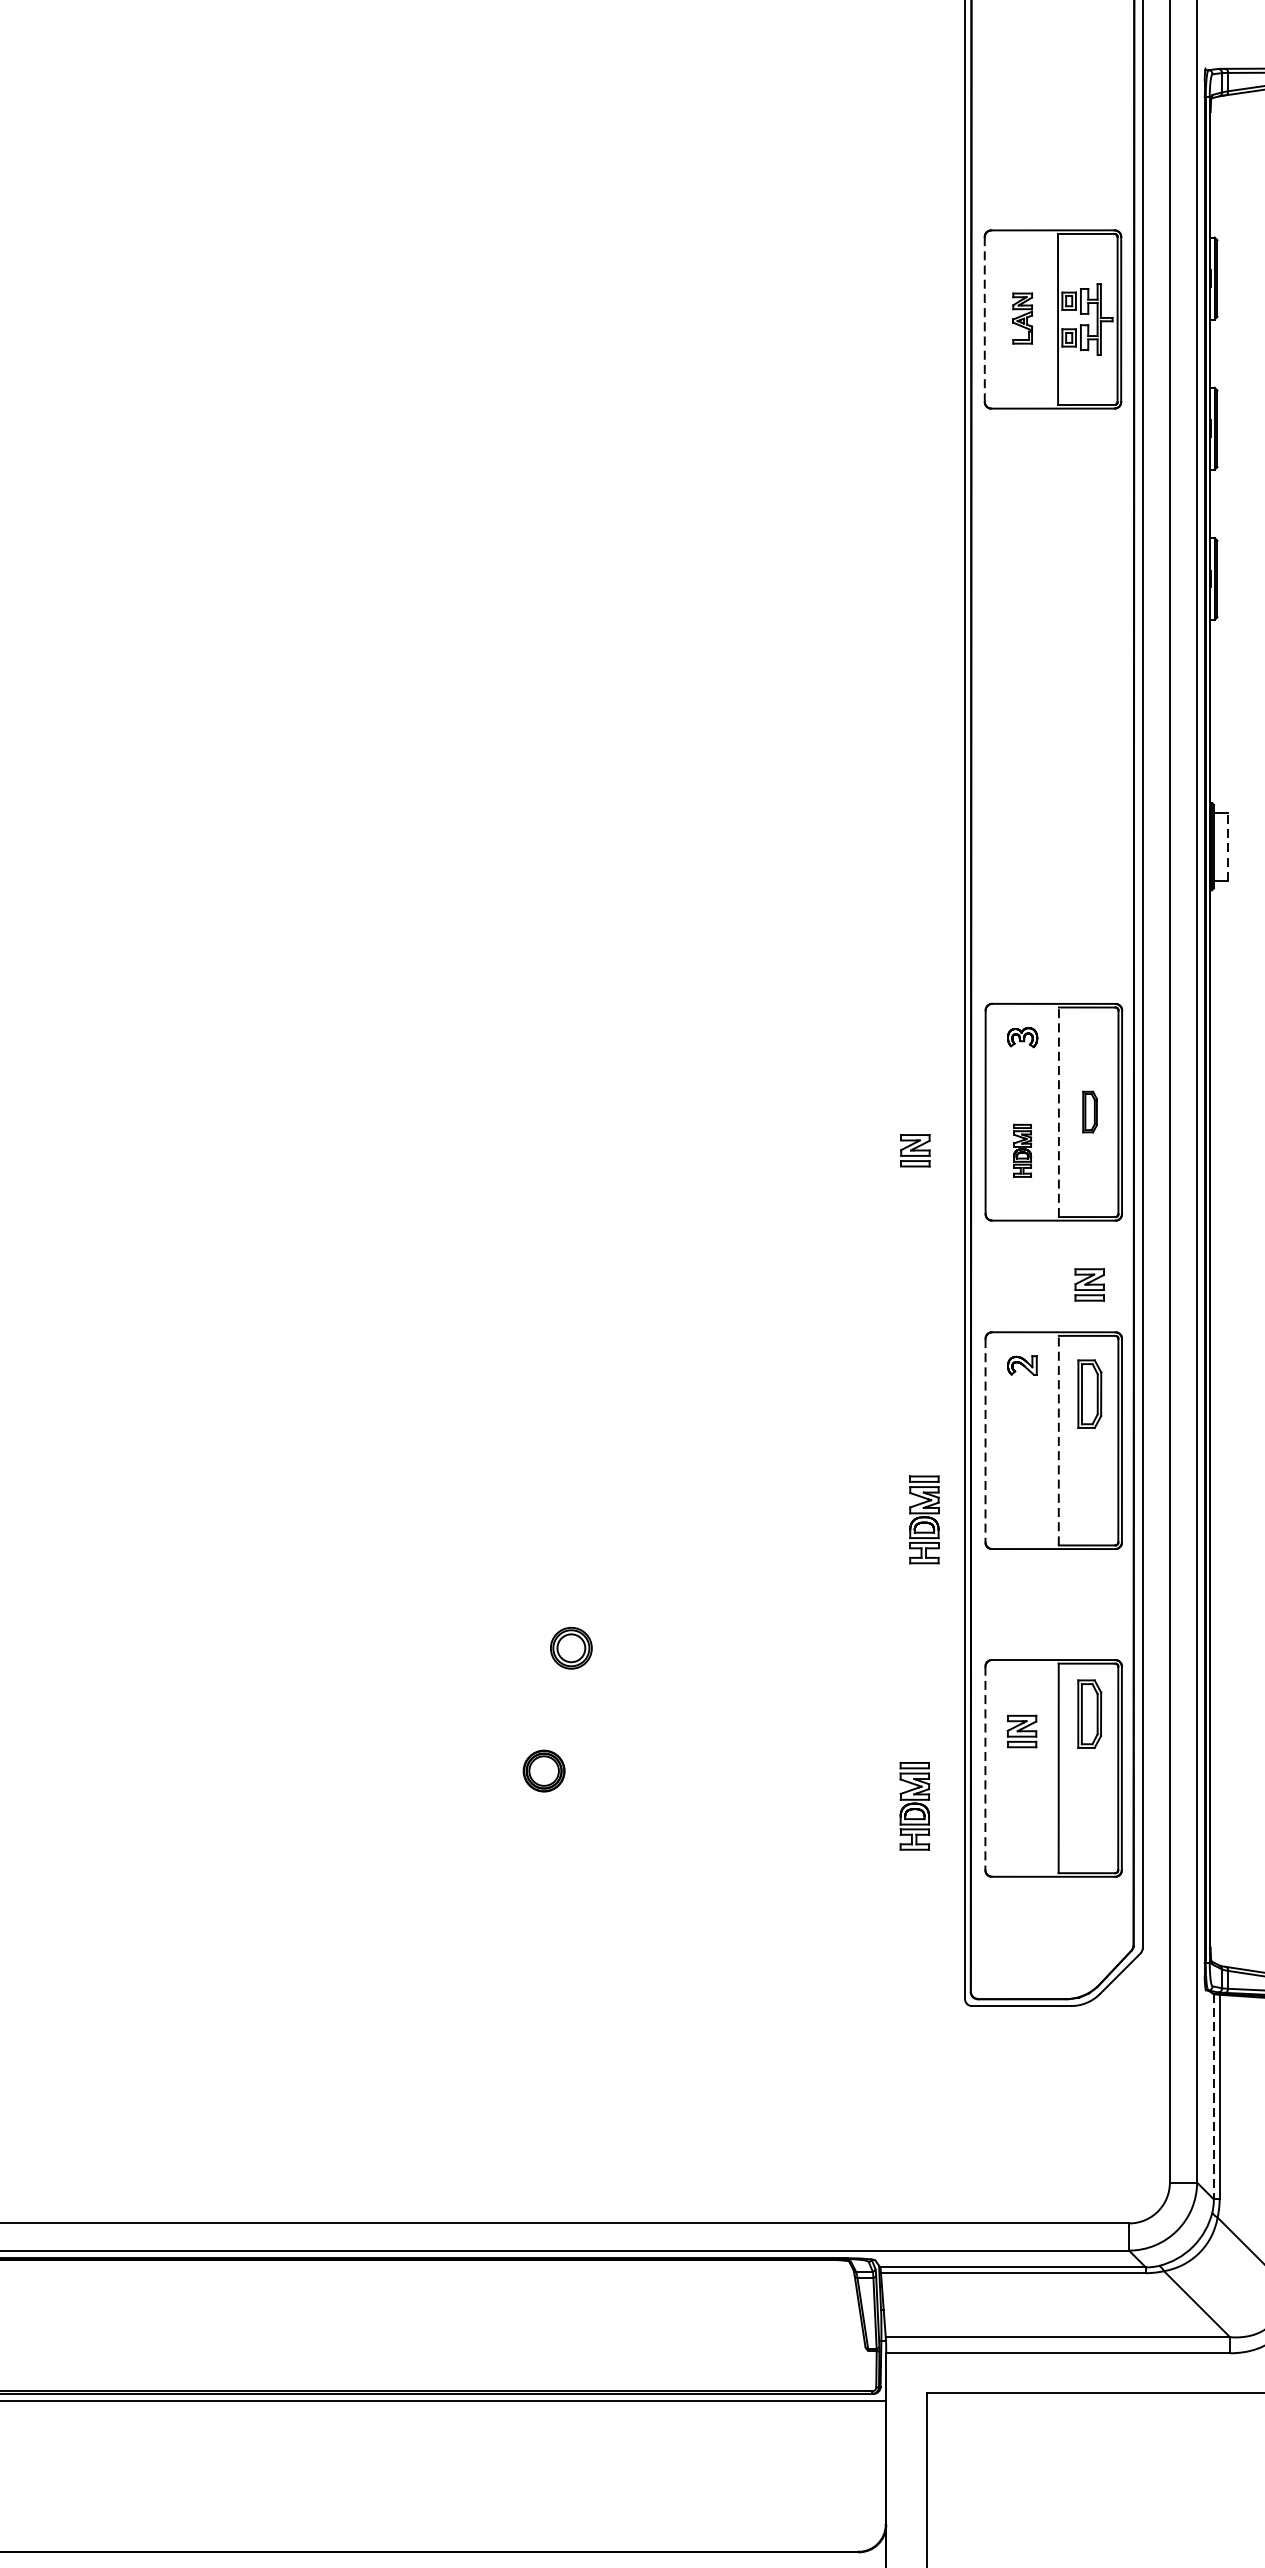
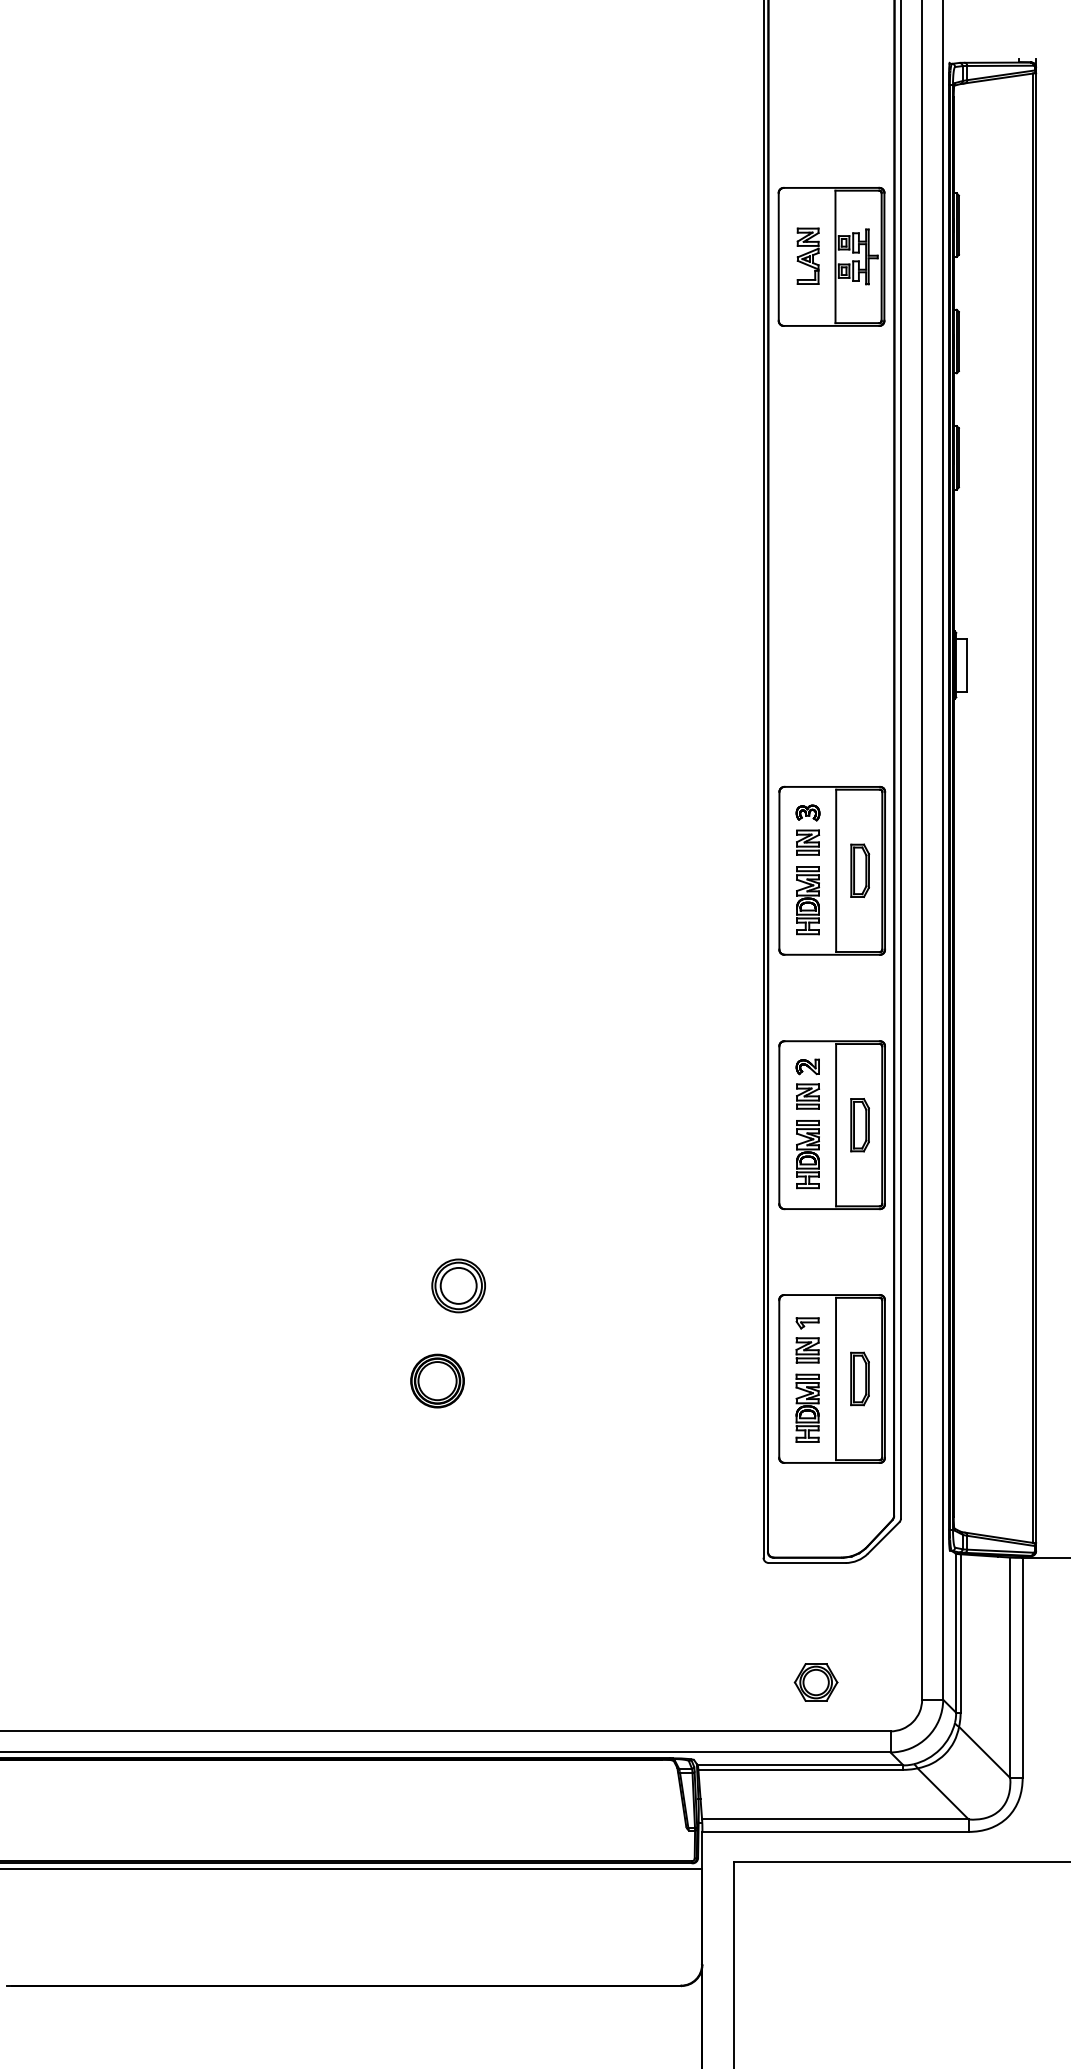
part: (1021, 317) -> (807, 255), size x1.43
line: (984, 318) -> (778, 256), dashed -> solid
line: (1227, 845) -> (966, 664), dashed -> solid
line: (1059, 1111) -> (836, 870), dashed -> solid
part: (1090, 1111) -> (860, 870), size x1.67
part: (916, 1150) -> (808, 842), moved
part: (1021, 1150) -> (807, 900), size x1.67
part: (1089, 1284) -> (807, 1096), moved
part: (1089, 1394) -> (859, 1125), moved
line: (1059, 1439) -> (836, 1124), dashed -> solid
line: (985, 1441) -> (779, 1125), dashed -> solid
part: (923, 1519) -> (807, 1154), moved
part: (571, 1647) -> (458, 1285), size x1.67
part: (1021, 1696) -> (807, 1323), added
part: (1089, 1713) -> (859, 1378), moved
line: (985, 1767) -> (779, 1378), dashed -> solid
part: (544, 1770) -> (437, 1380), size x1.67
part: (914, 1805) -> (807, 1407), moved
line: (1214, 2097) -> (956, 1633), dashed -> solid
part: (1032, 2160) -> (815, 1682), added

